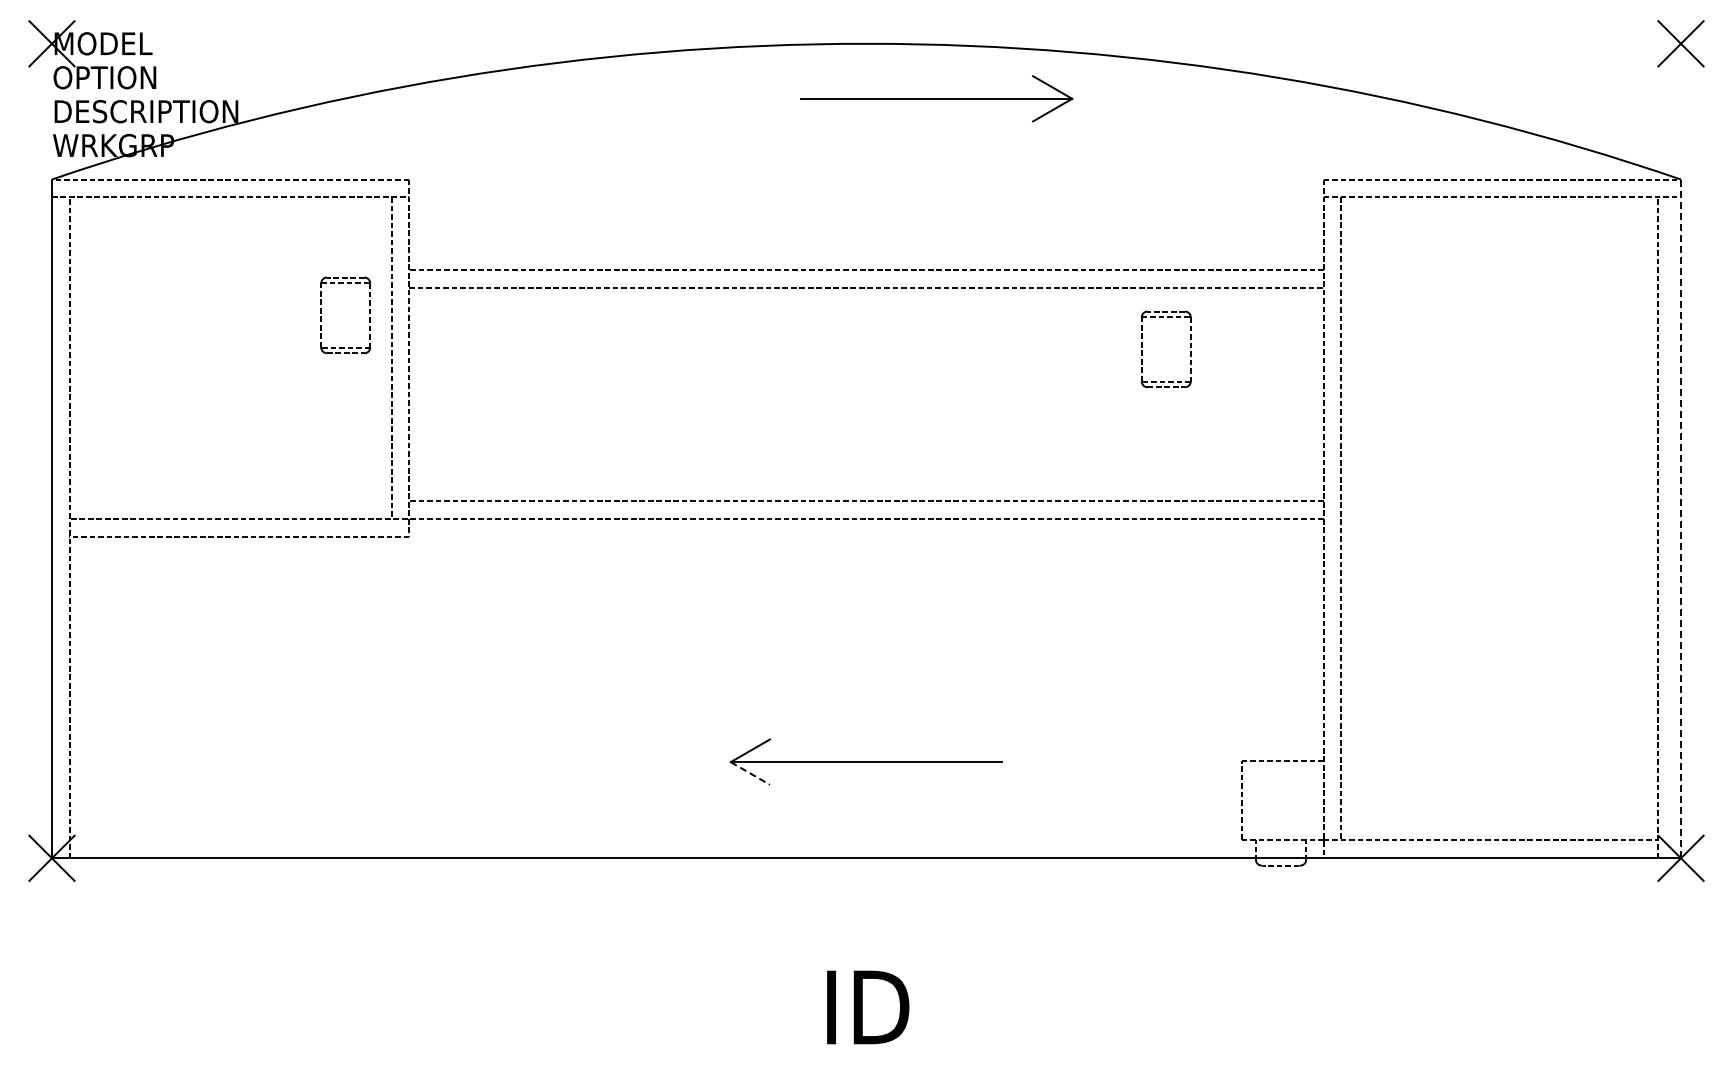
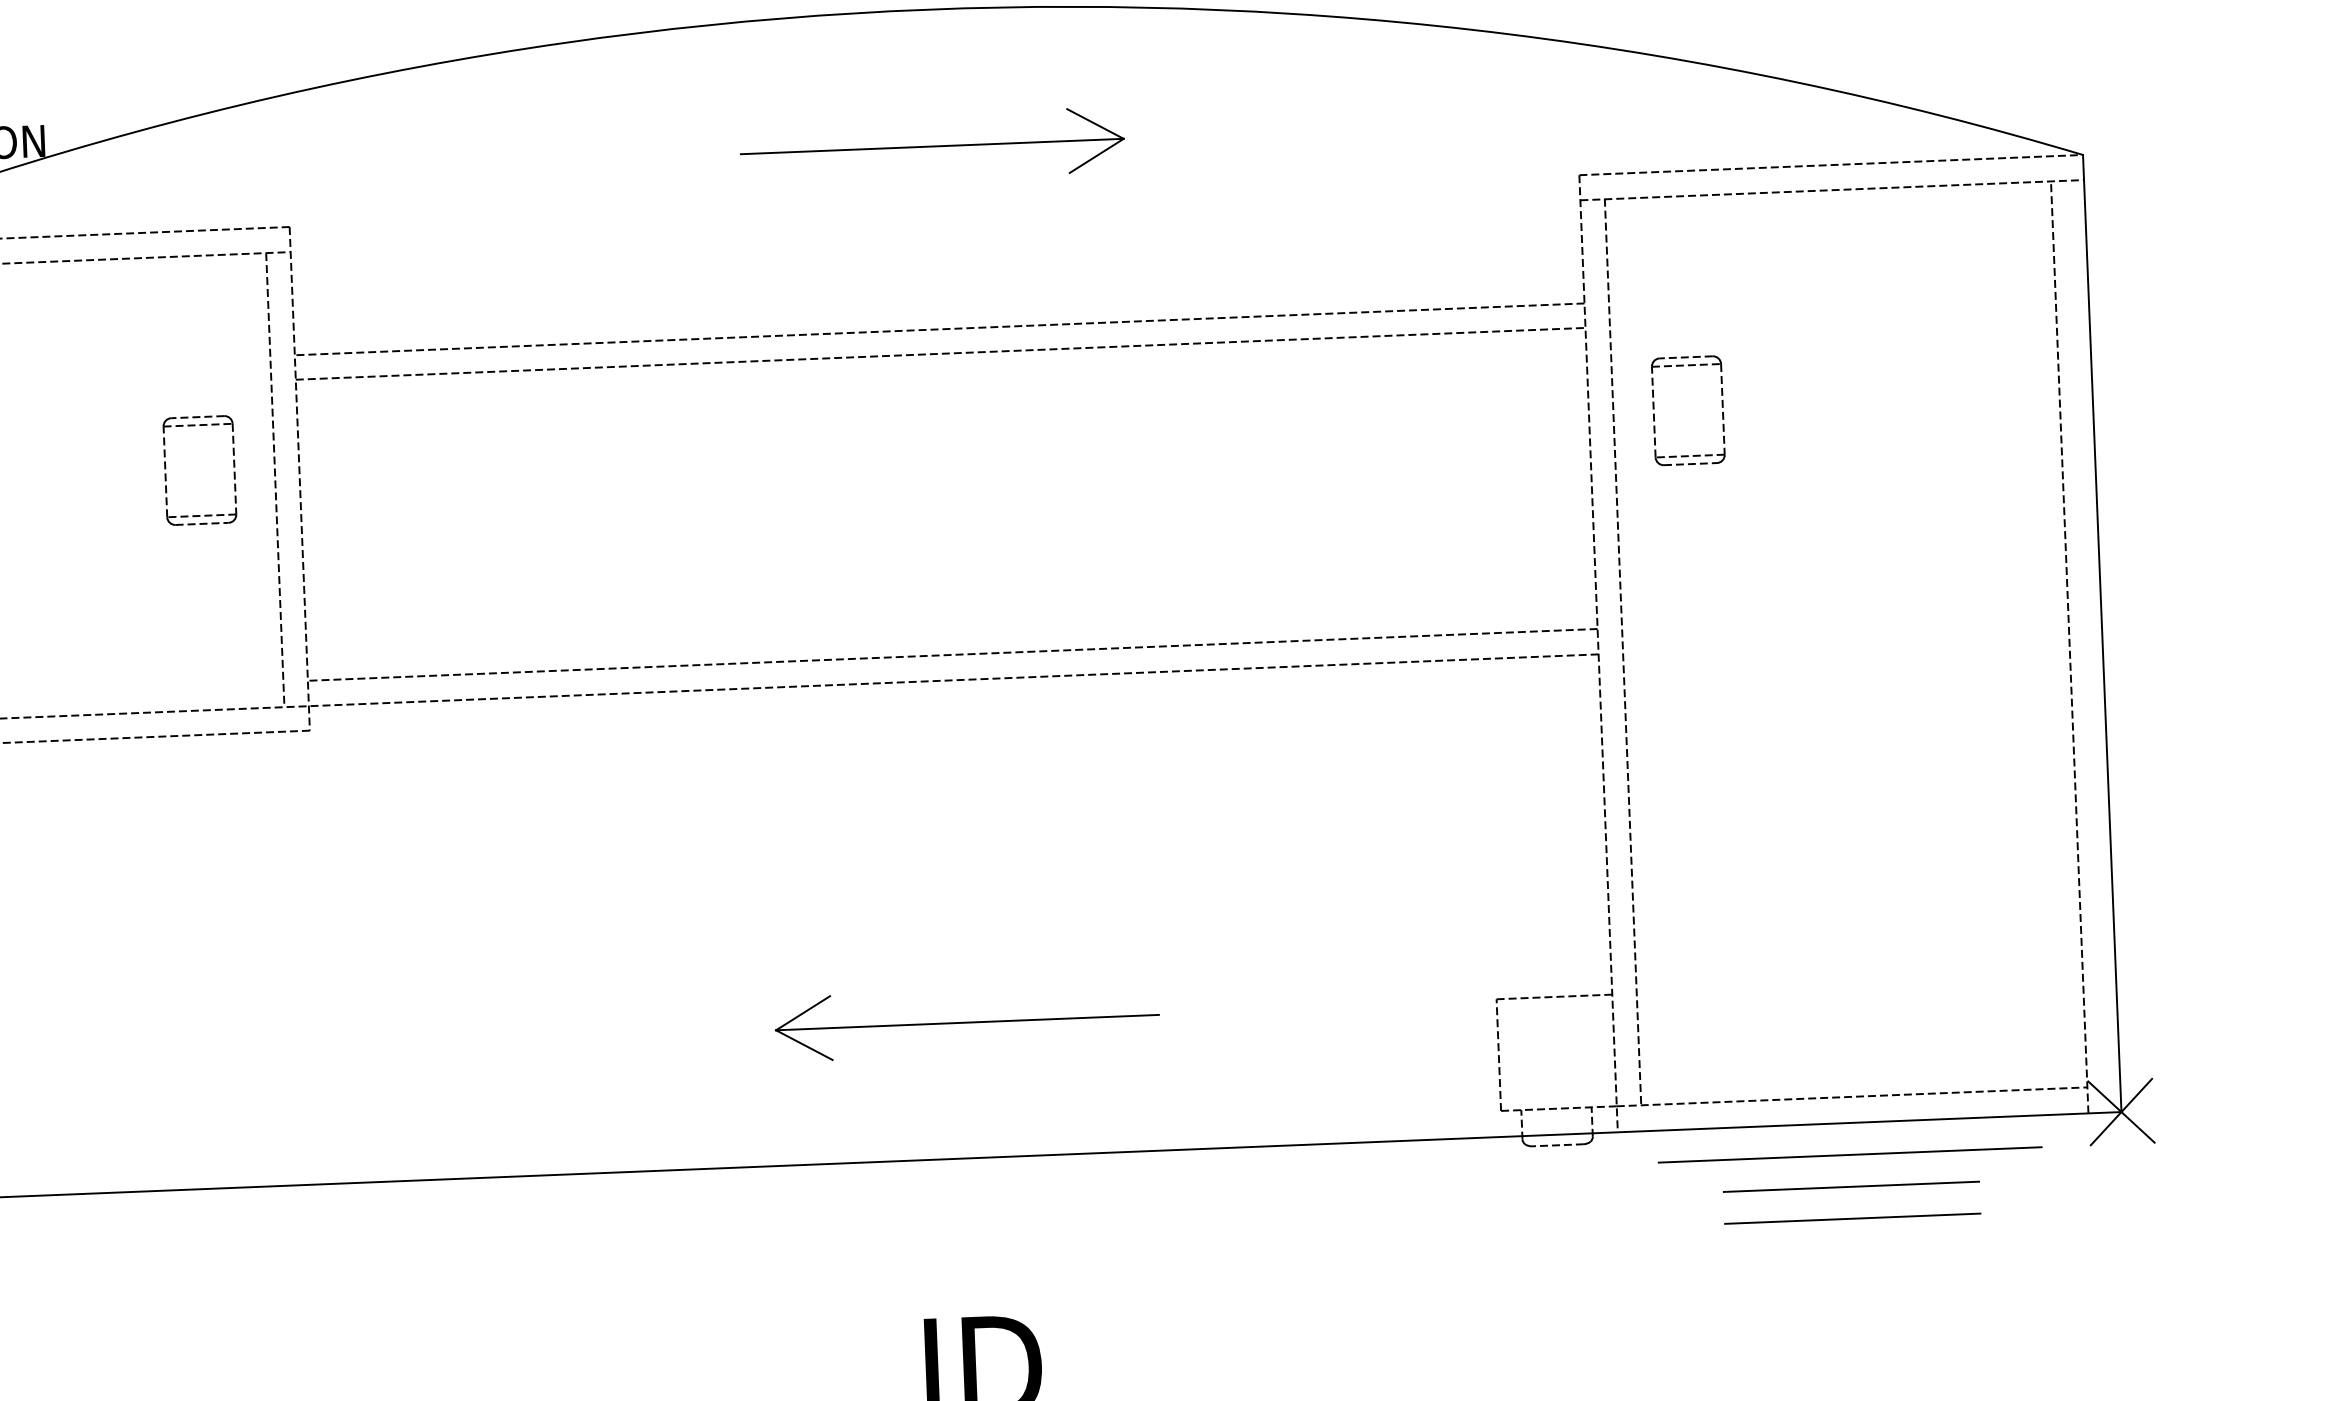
part: (936, 98) -> (932, 146), moved
part: (321, 316) -> (165, 473), moved
part: (1142, 350) -> (1654, 413), moved
line: (1681, 518) -> (2102, 632), dashed -> solid
line: (750, 773) -> (804, 1045), dashed -> solid
line: (1487, 880) -> (1849, 1154), added
line: (1487, 903) -> (1851, 1186), added
line: (1487, 926) -> (1852, 1219), added

